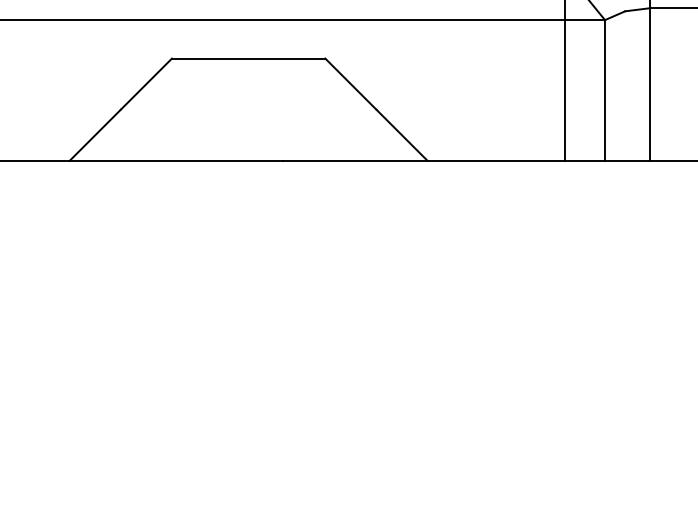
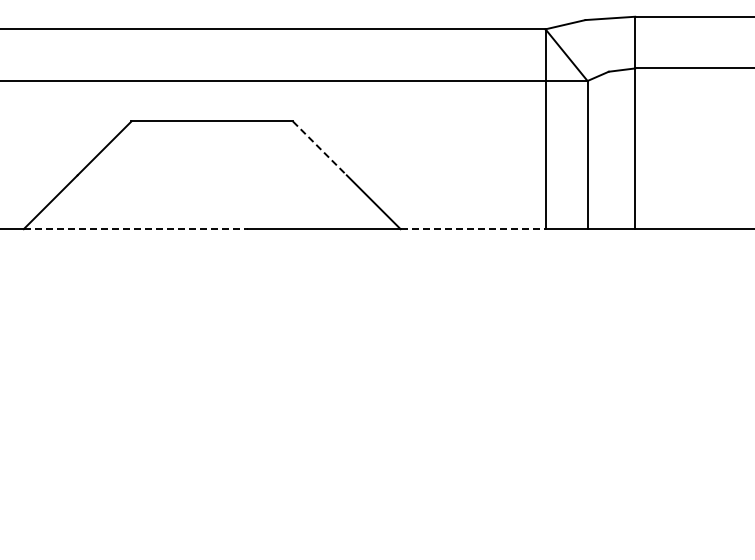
line: (351, 84) -> (320, 148), solid -> dashed
line: (176, 161) -> (136, 229), solid -> dashed
line: (496, 161) -> (473, 229), solid -> dashed

